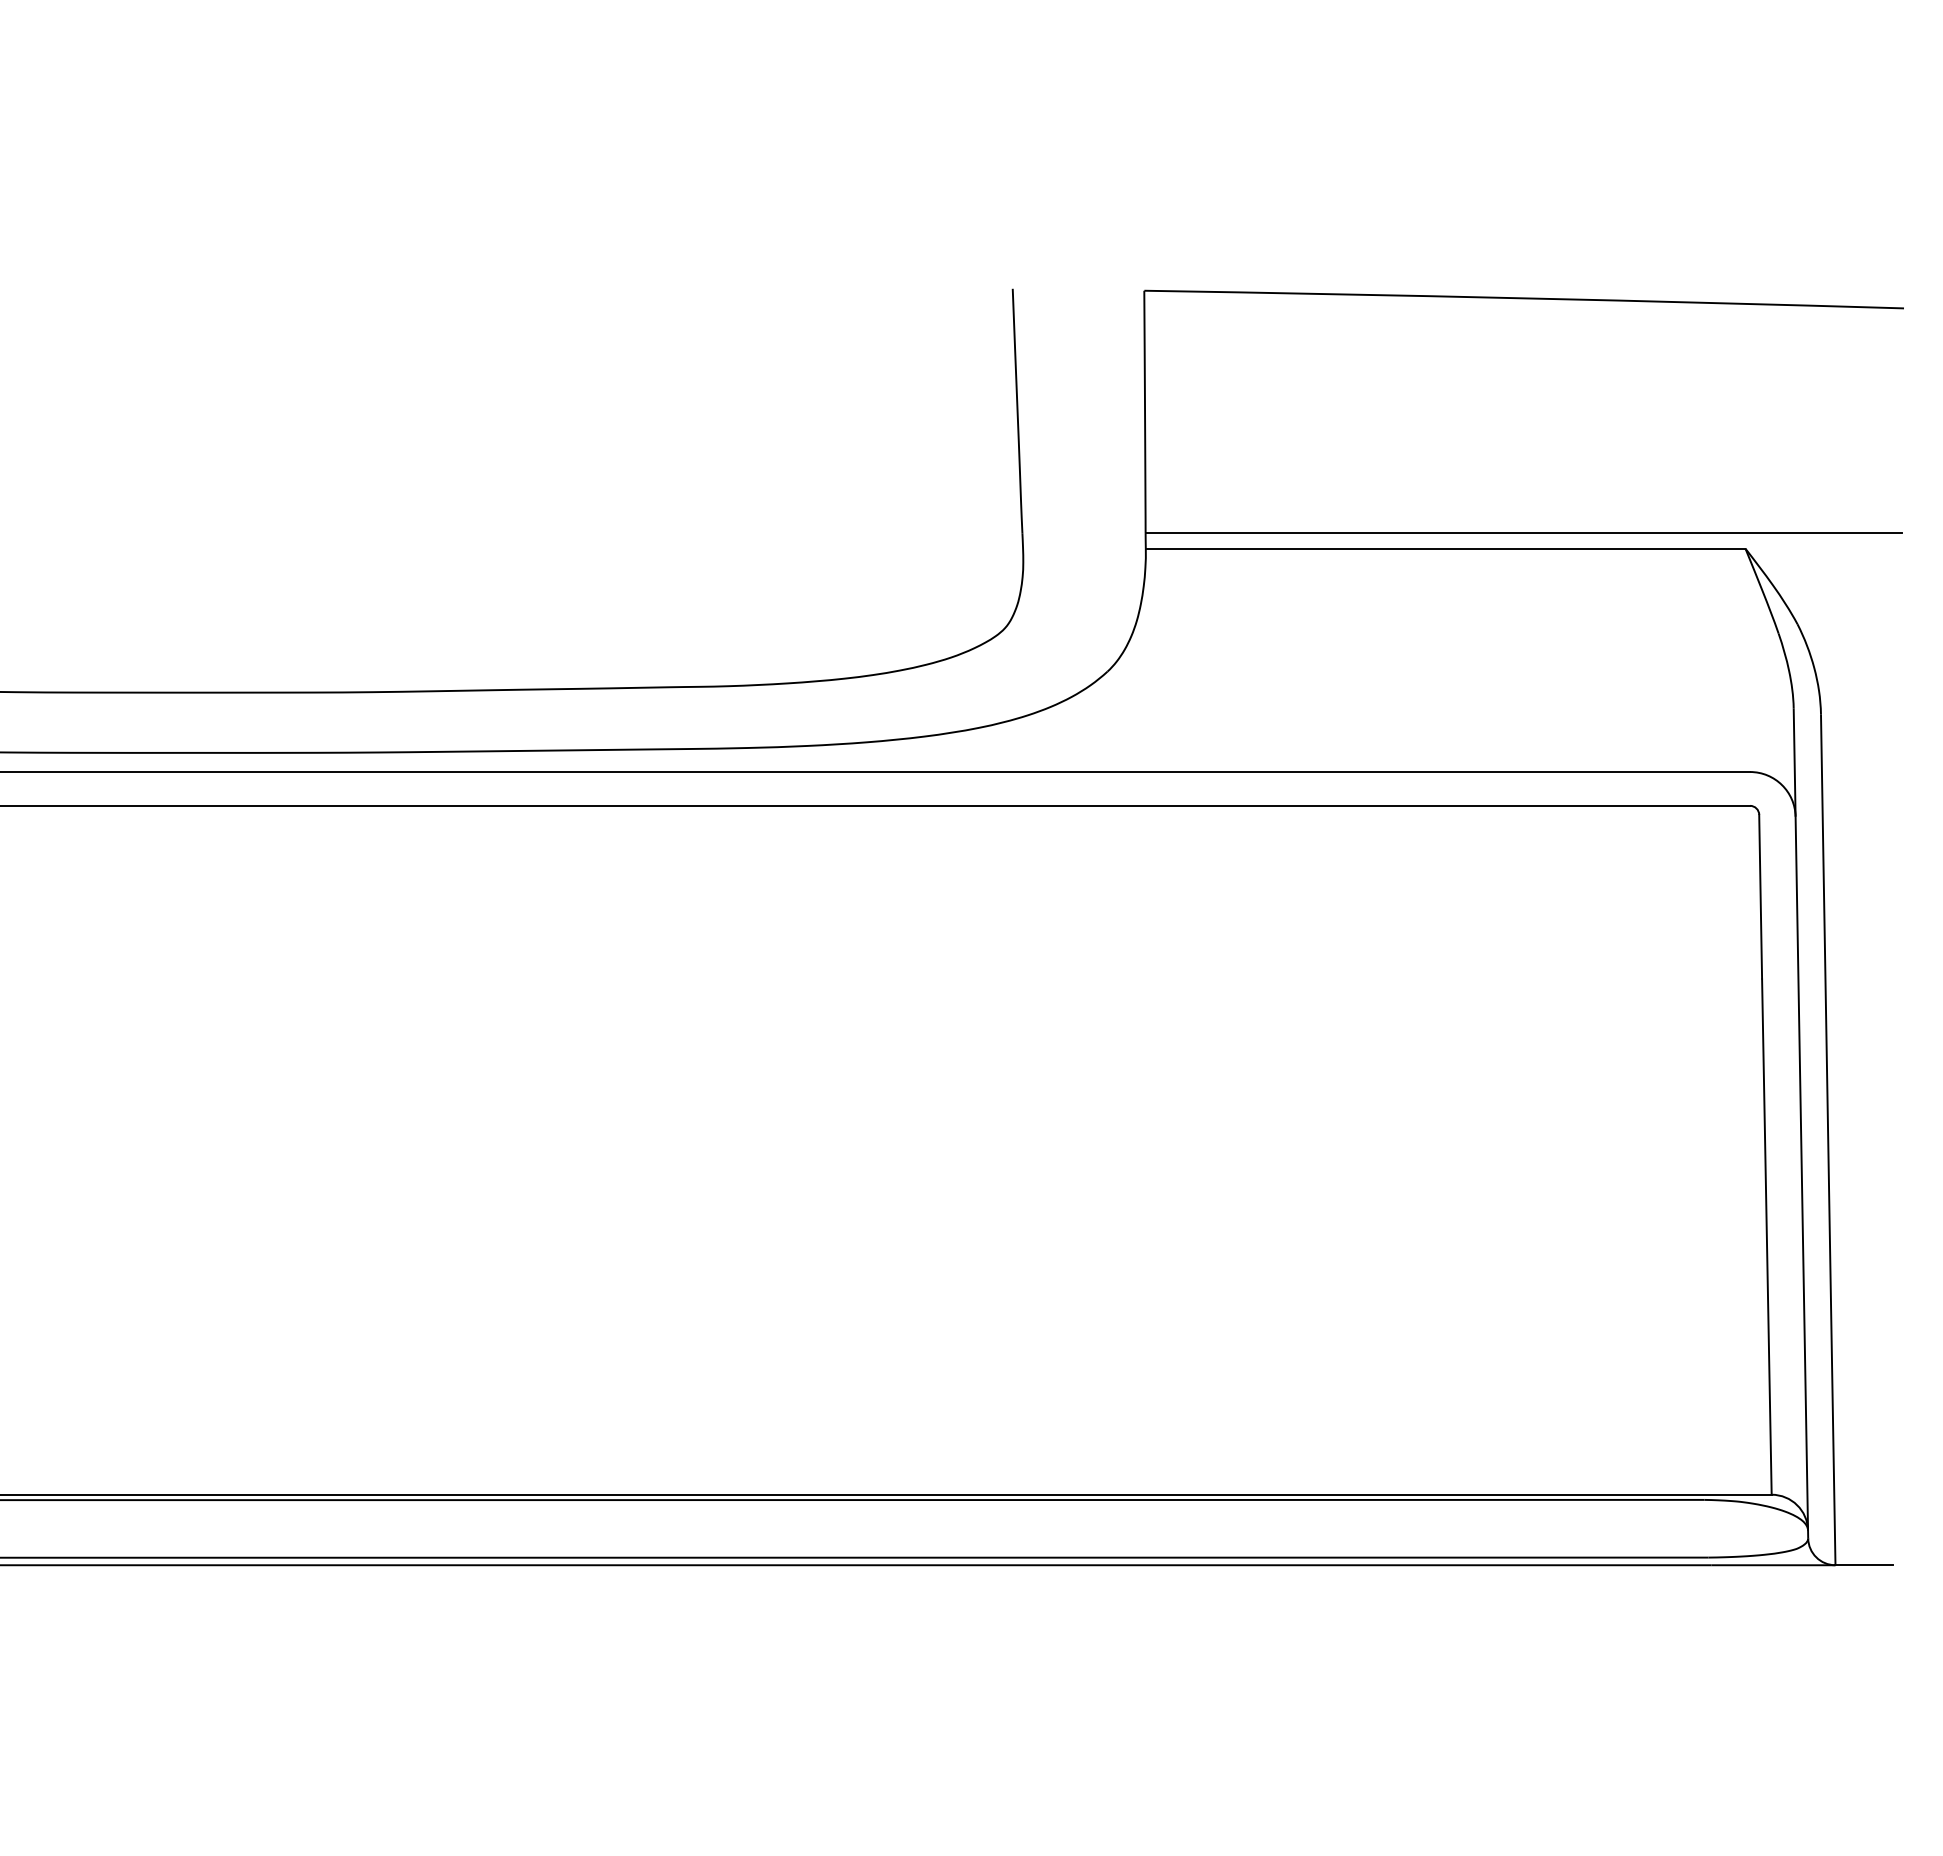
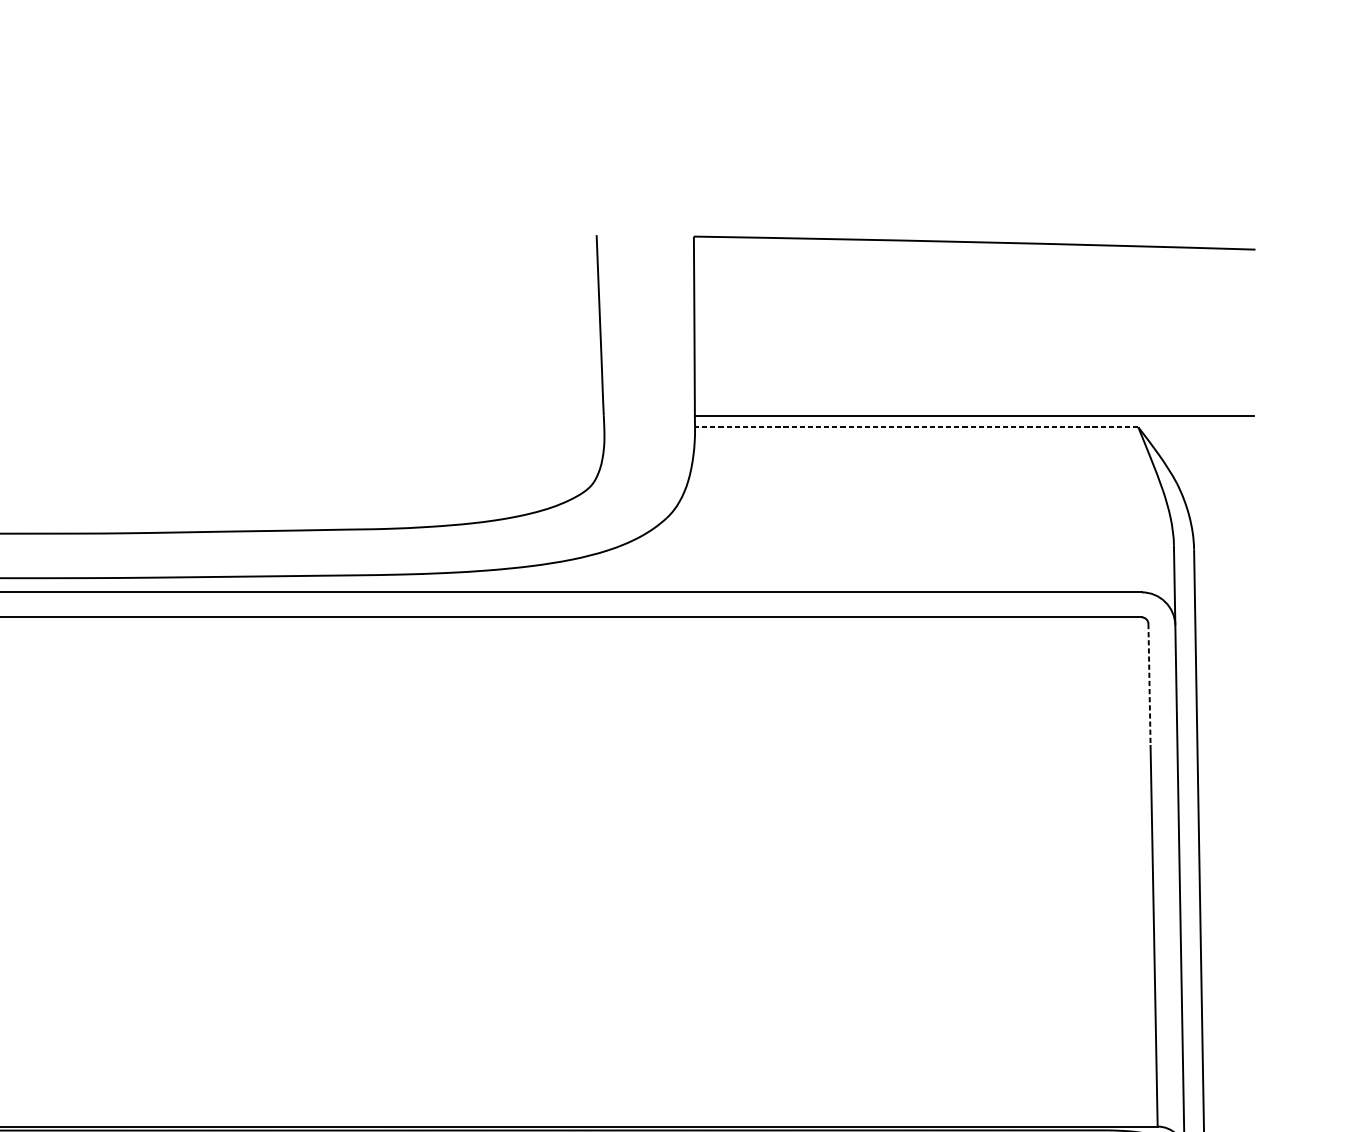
line: (1445, 548) -> (916, 427), solid -> dashed
line: (1760, 896) -> (1149, 684), solid -> dashed

